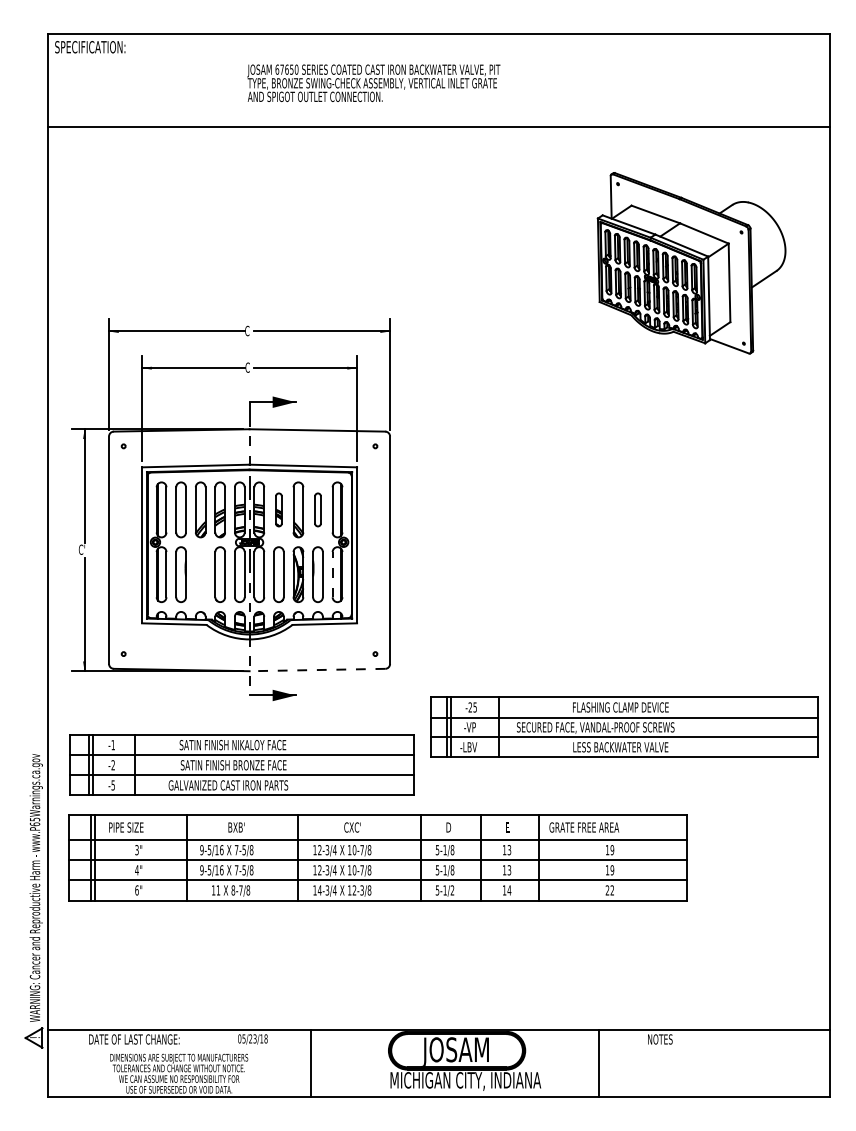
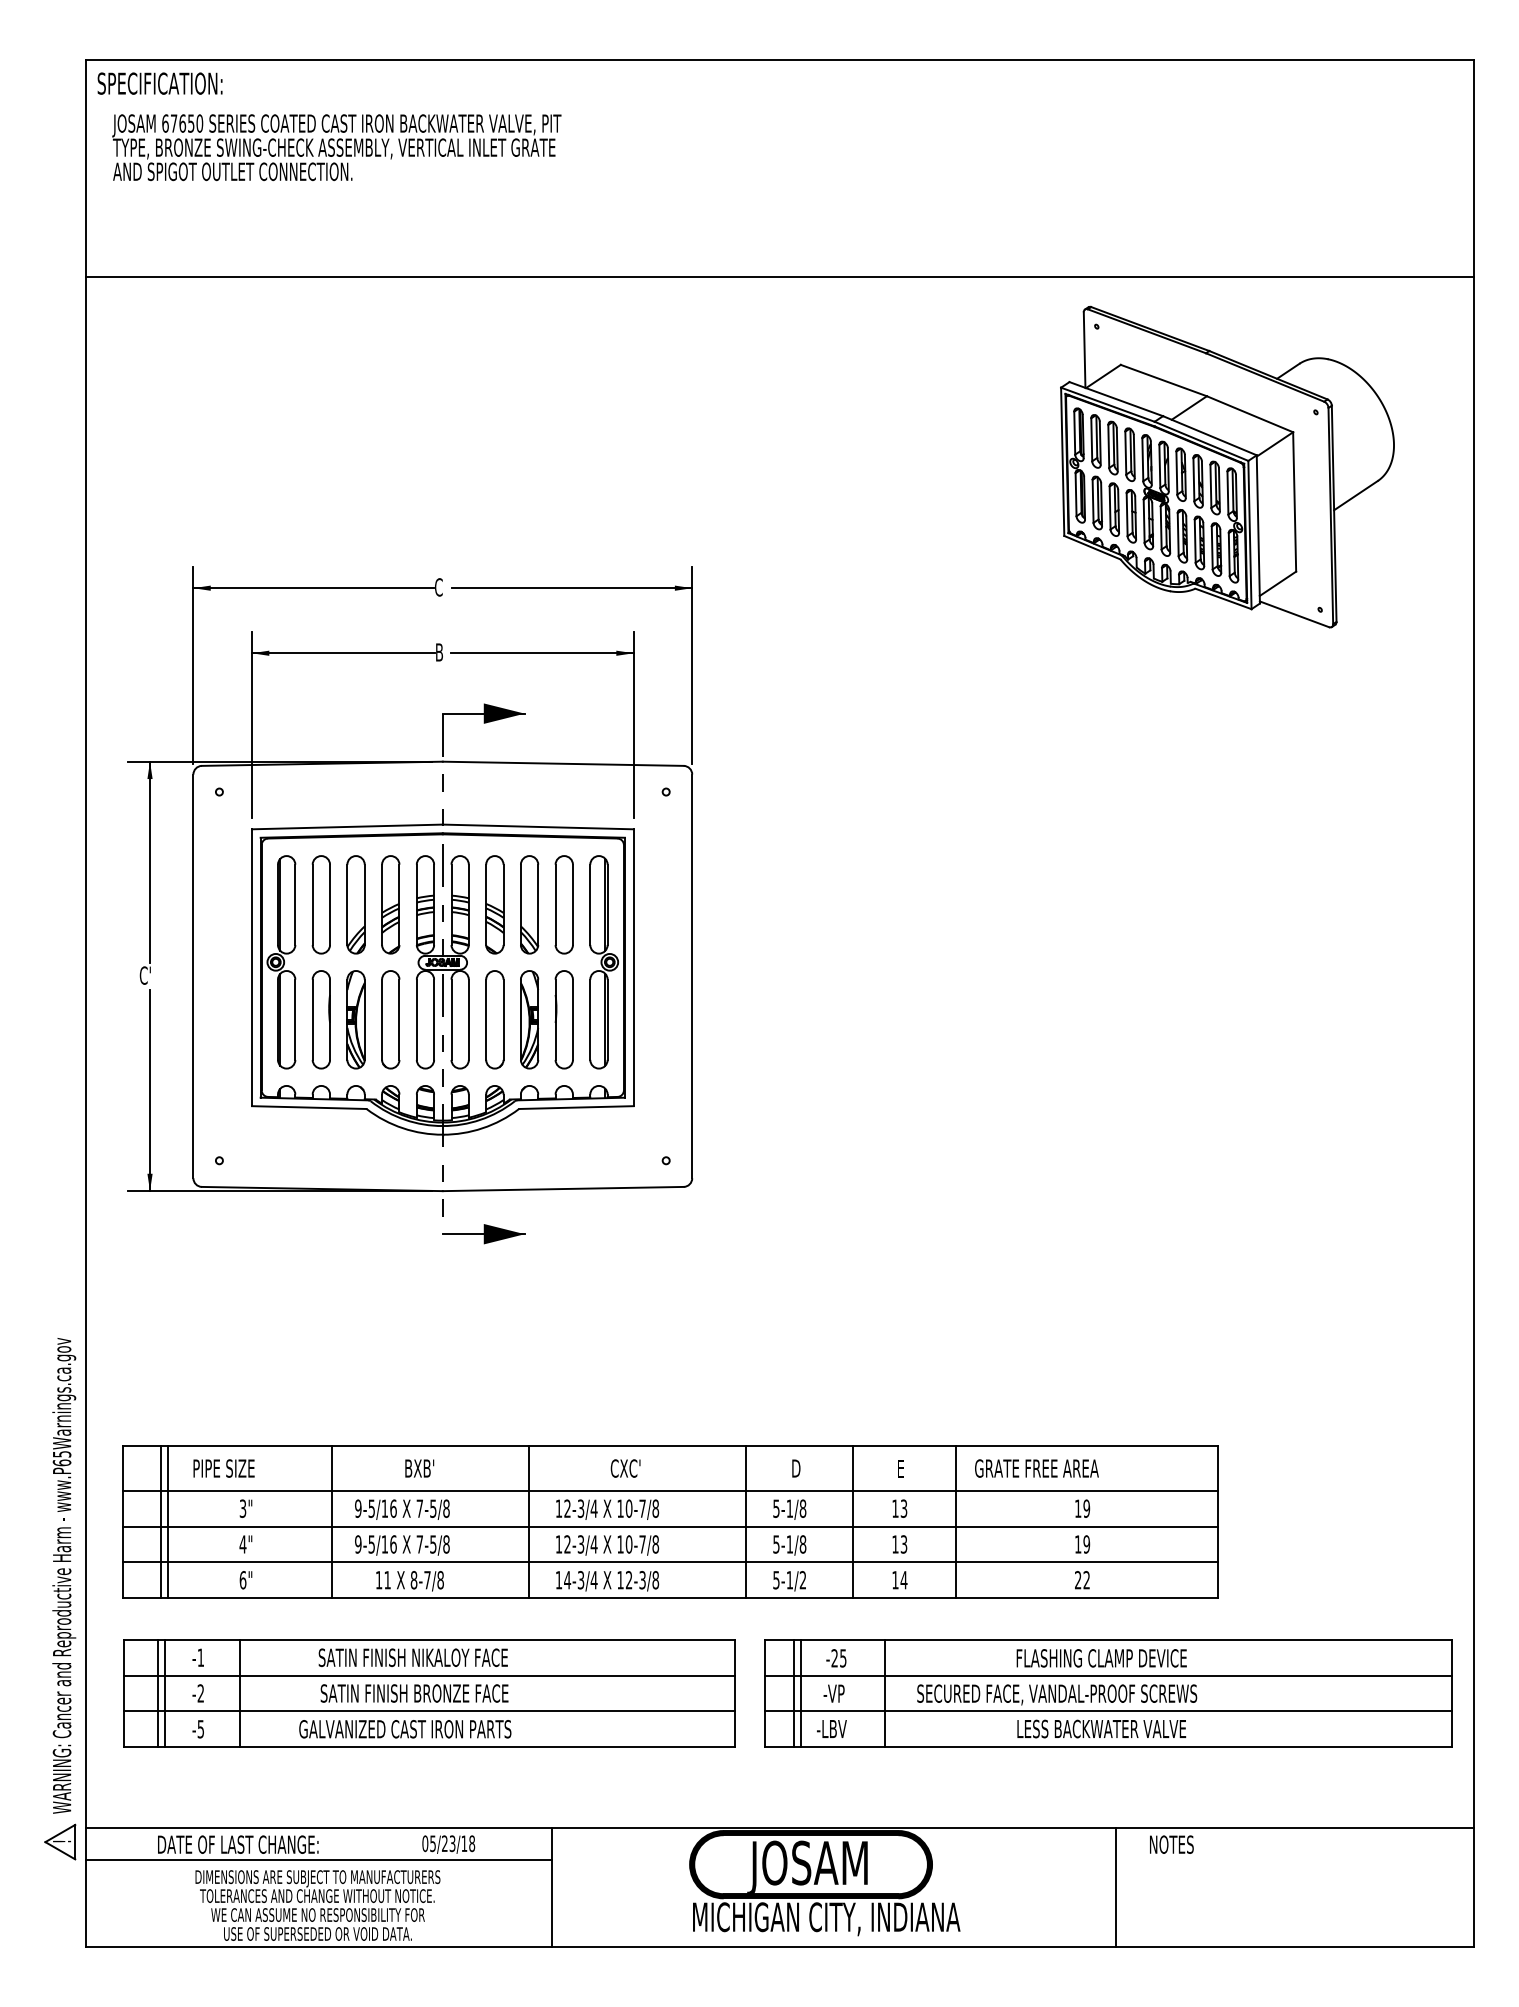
text: (373, 82) -> (336, 146), moved
line: (439, 127) -> (779, 277), moved
text: (247, 367) -> (439, 652), C -> B
part: (278, 509) -> (494, 904), size x1.67
part: (317, 509) -> (563, 904), size x1.67
part: (200, 574) -> (355, 1019), added
line: (332, 574) -> (590, 1019), dashed -> solid
line: (317, 670) -> (563, 1189), dashed -> solid
part: (624, 726) -> (1108, 1692), moved
part: (241, 764) -> (428, 1692), moved
line: (179, 1048) -> (318, 1860), added
line: (598, 1063) -> (1115, 1887), moved

